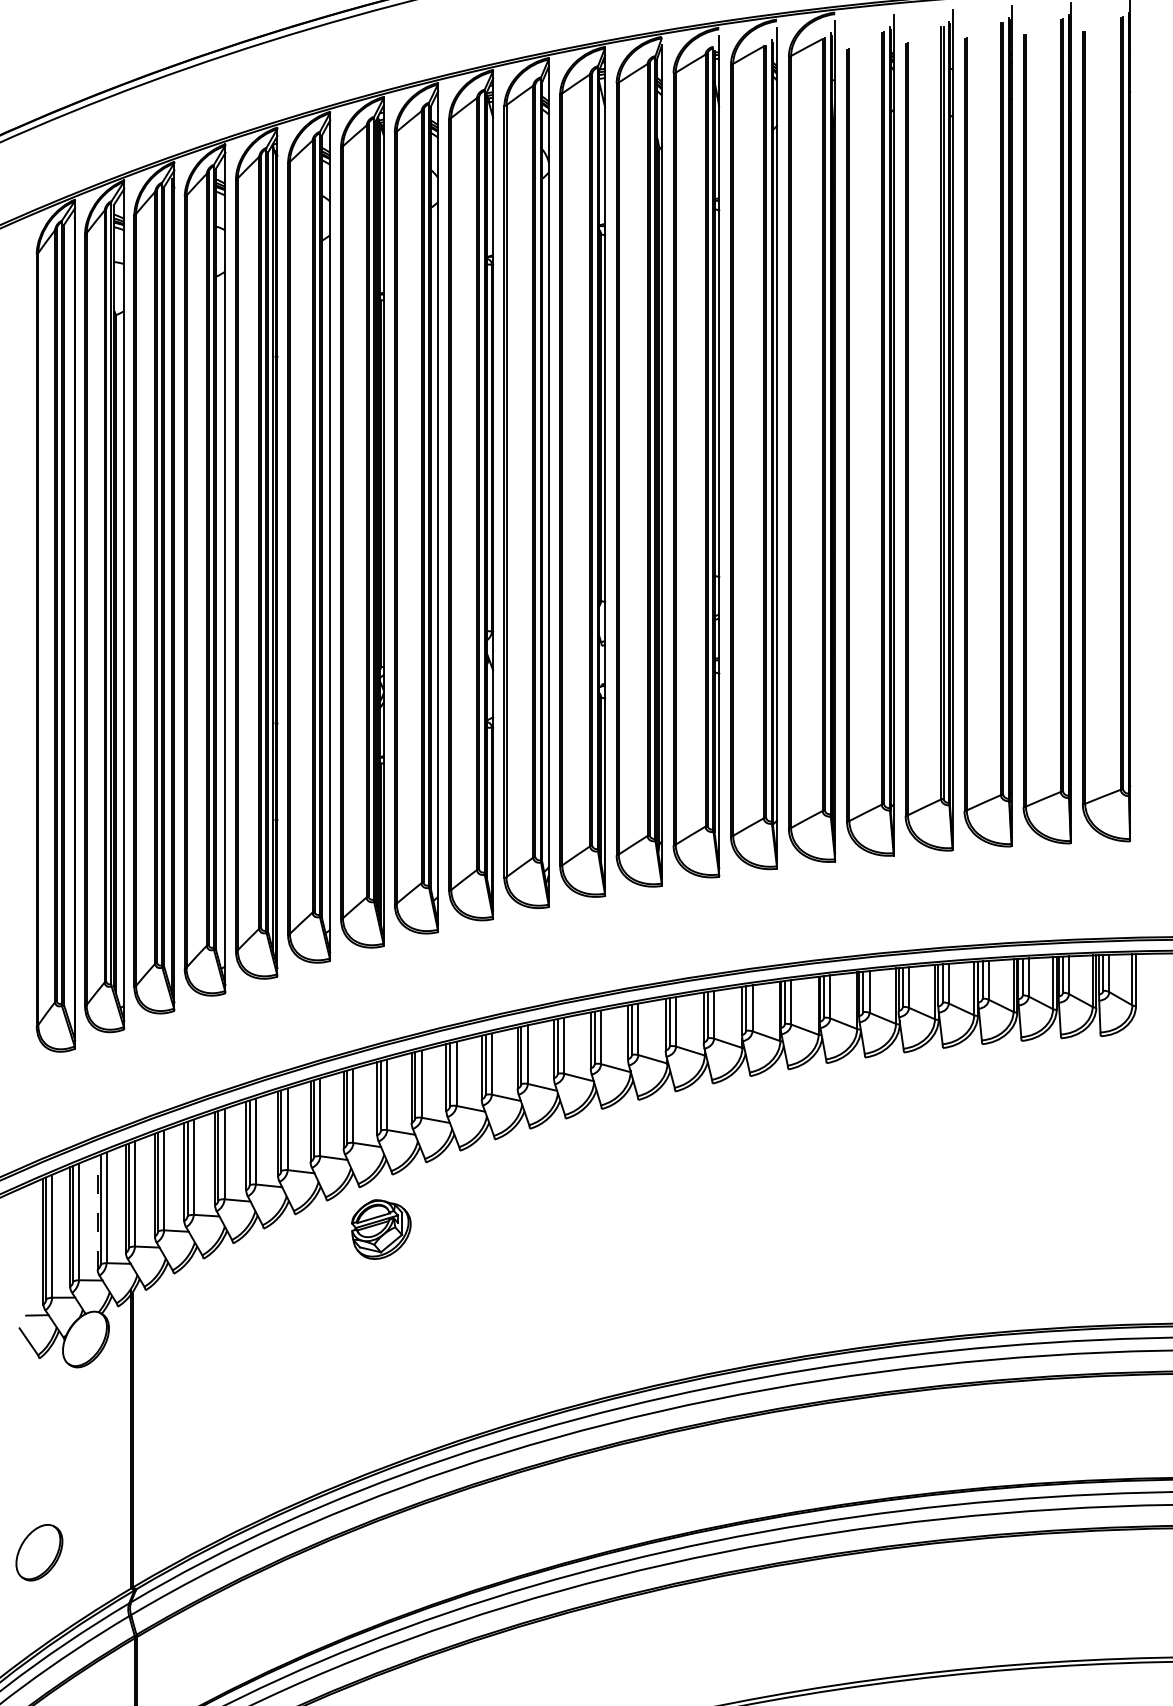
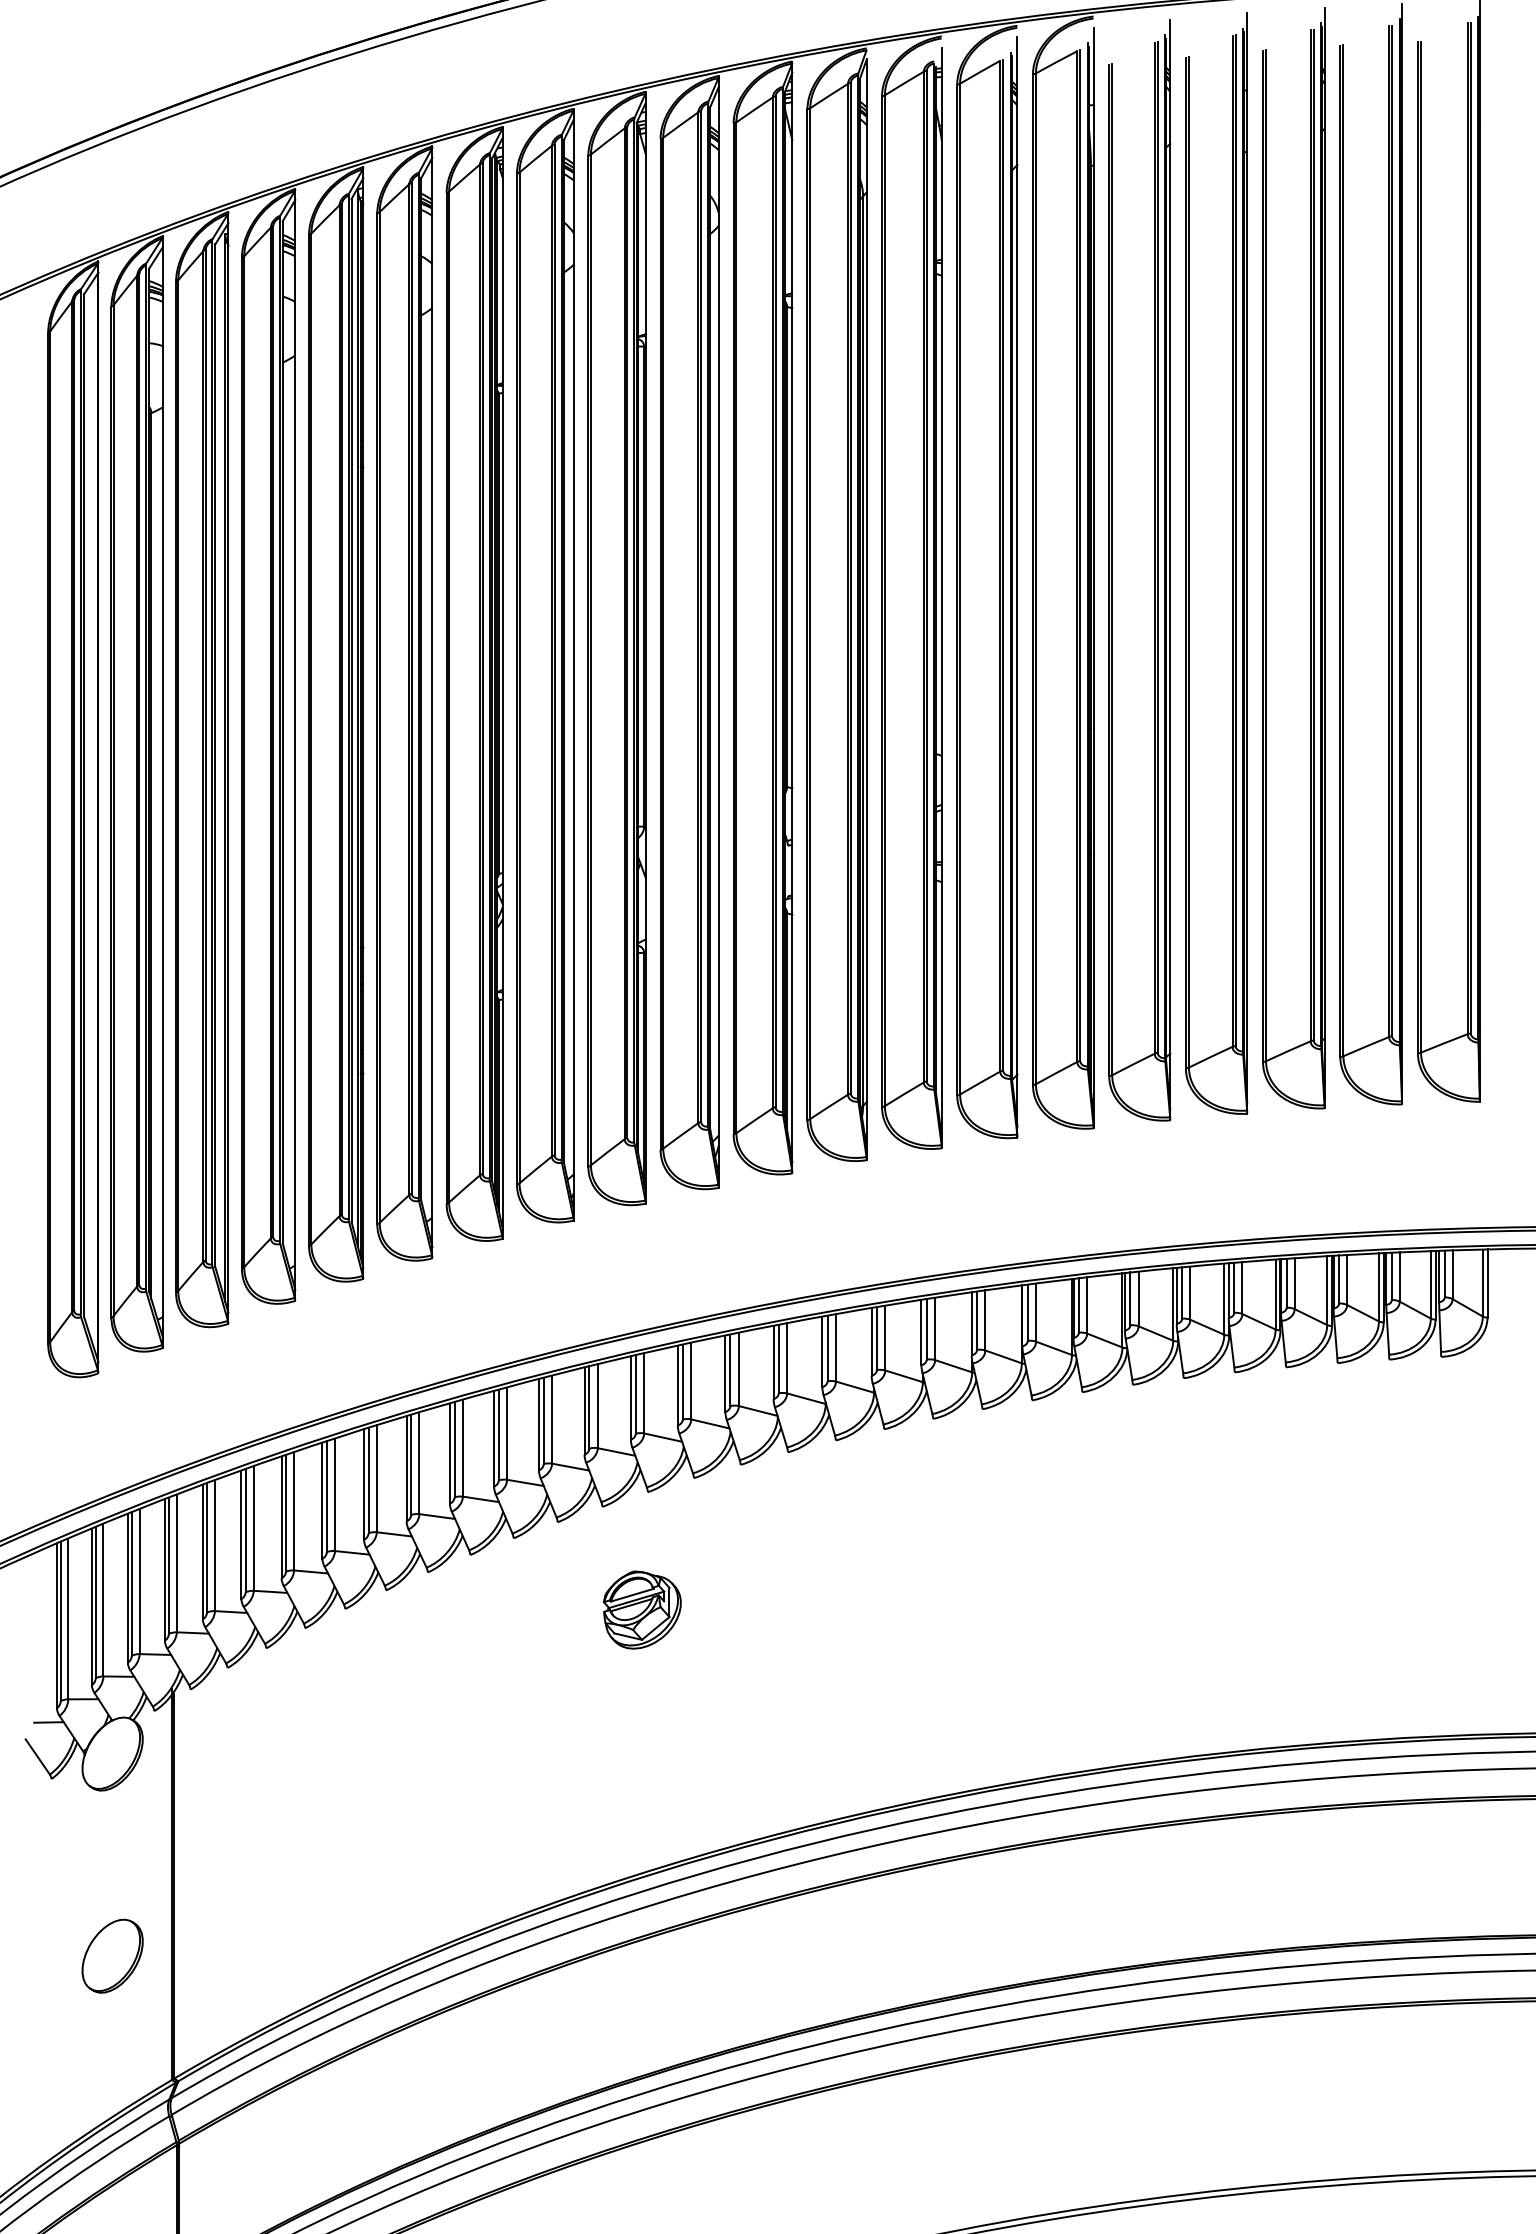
line: (97, 1212) -> (127, 1587), dashed -> solid
part: (381, 1229) -> (642, 1609), moved
part: (39, 1552) -> (112, 1955), moved

